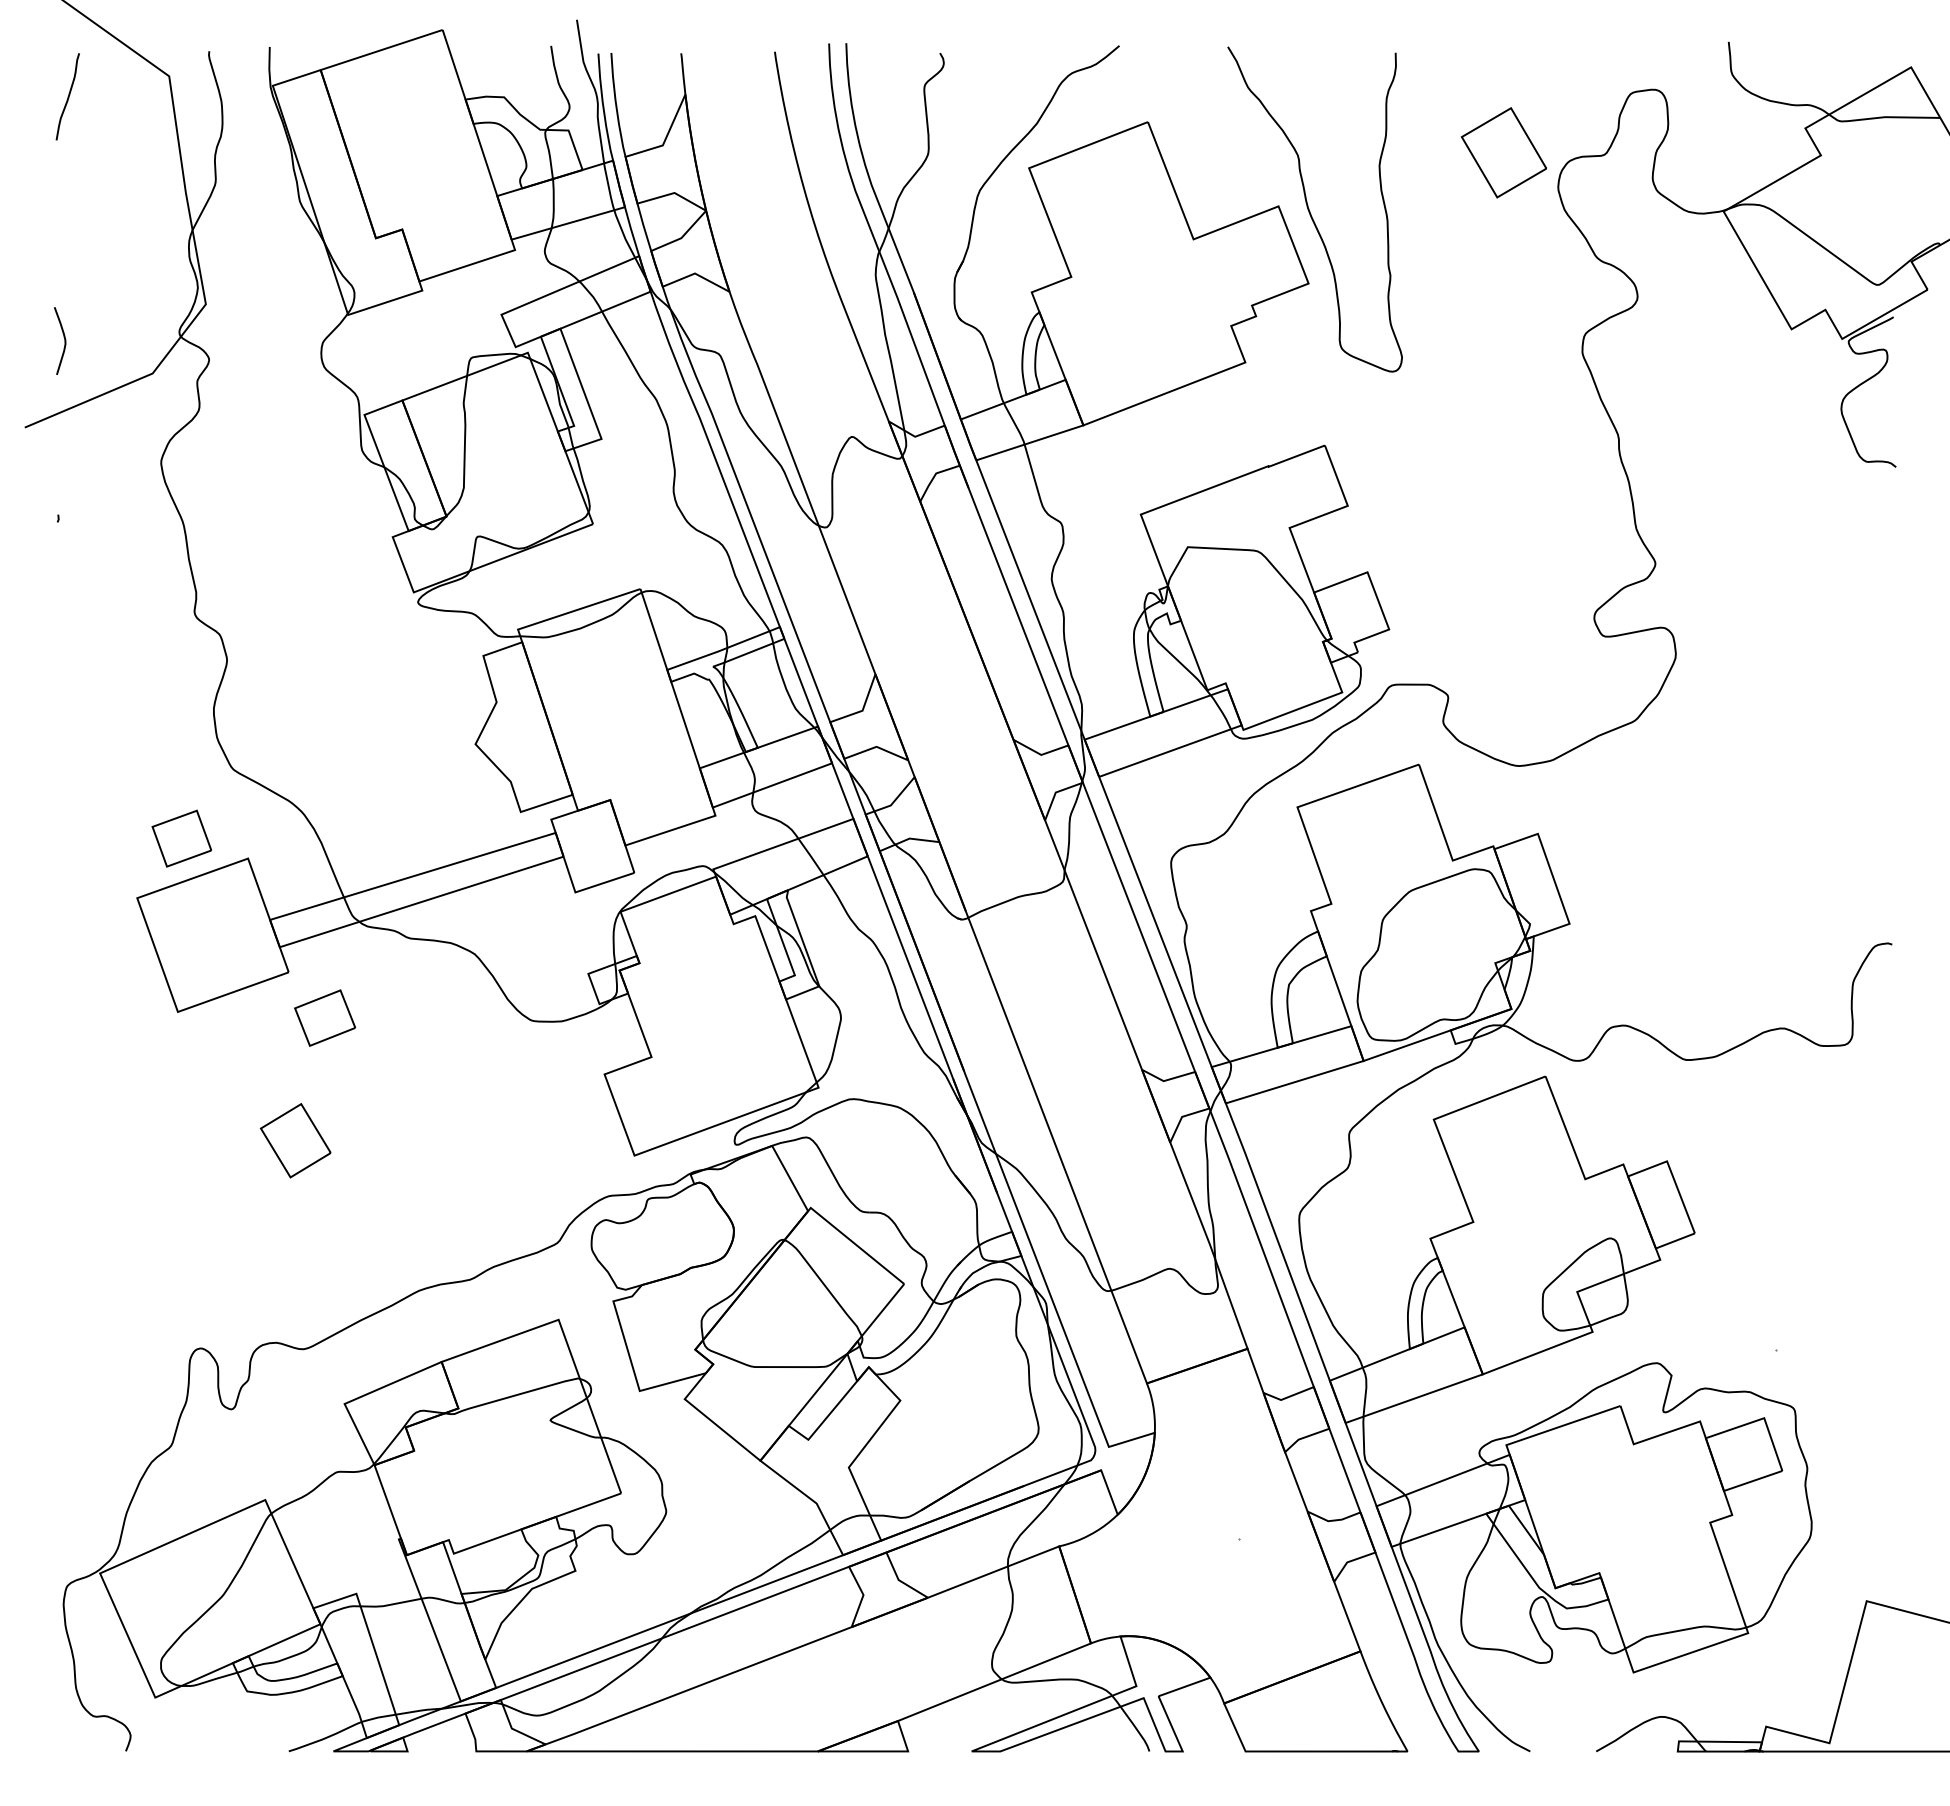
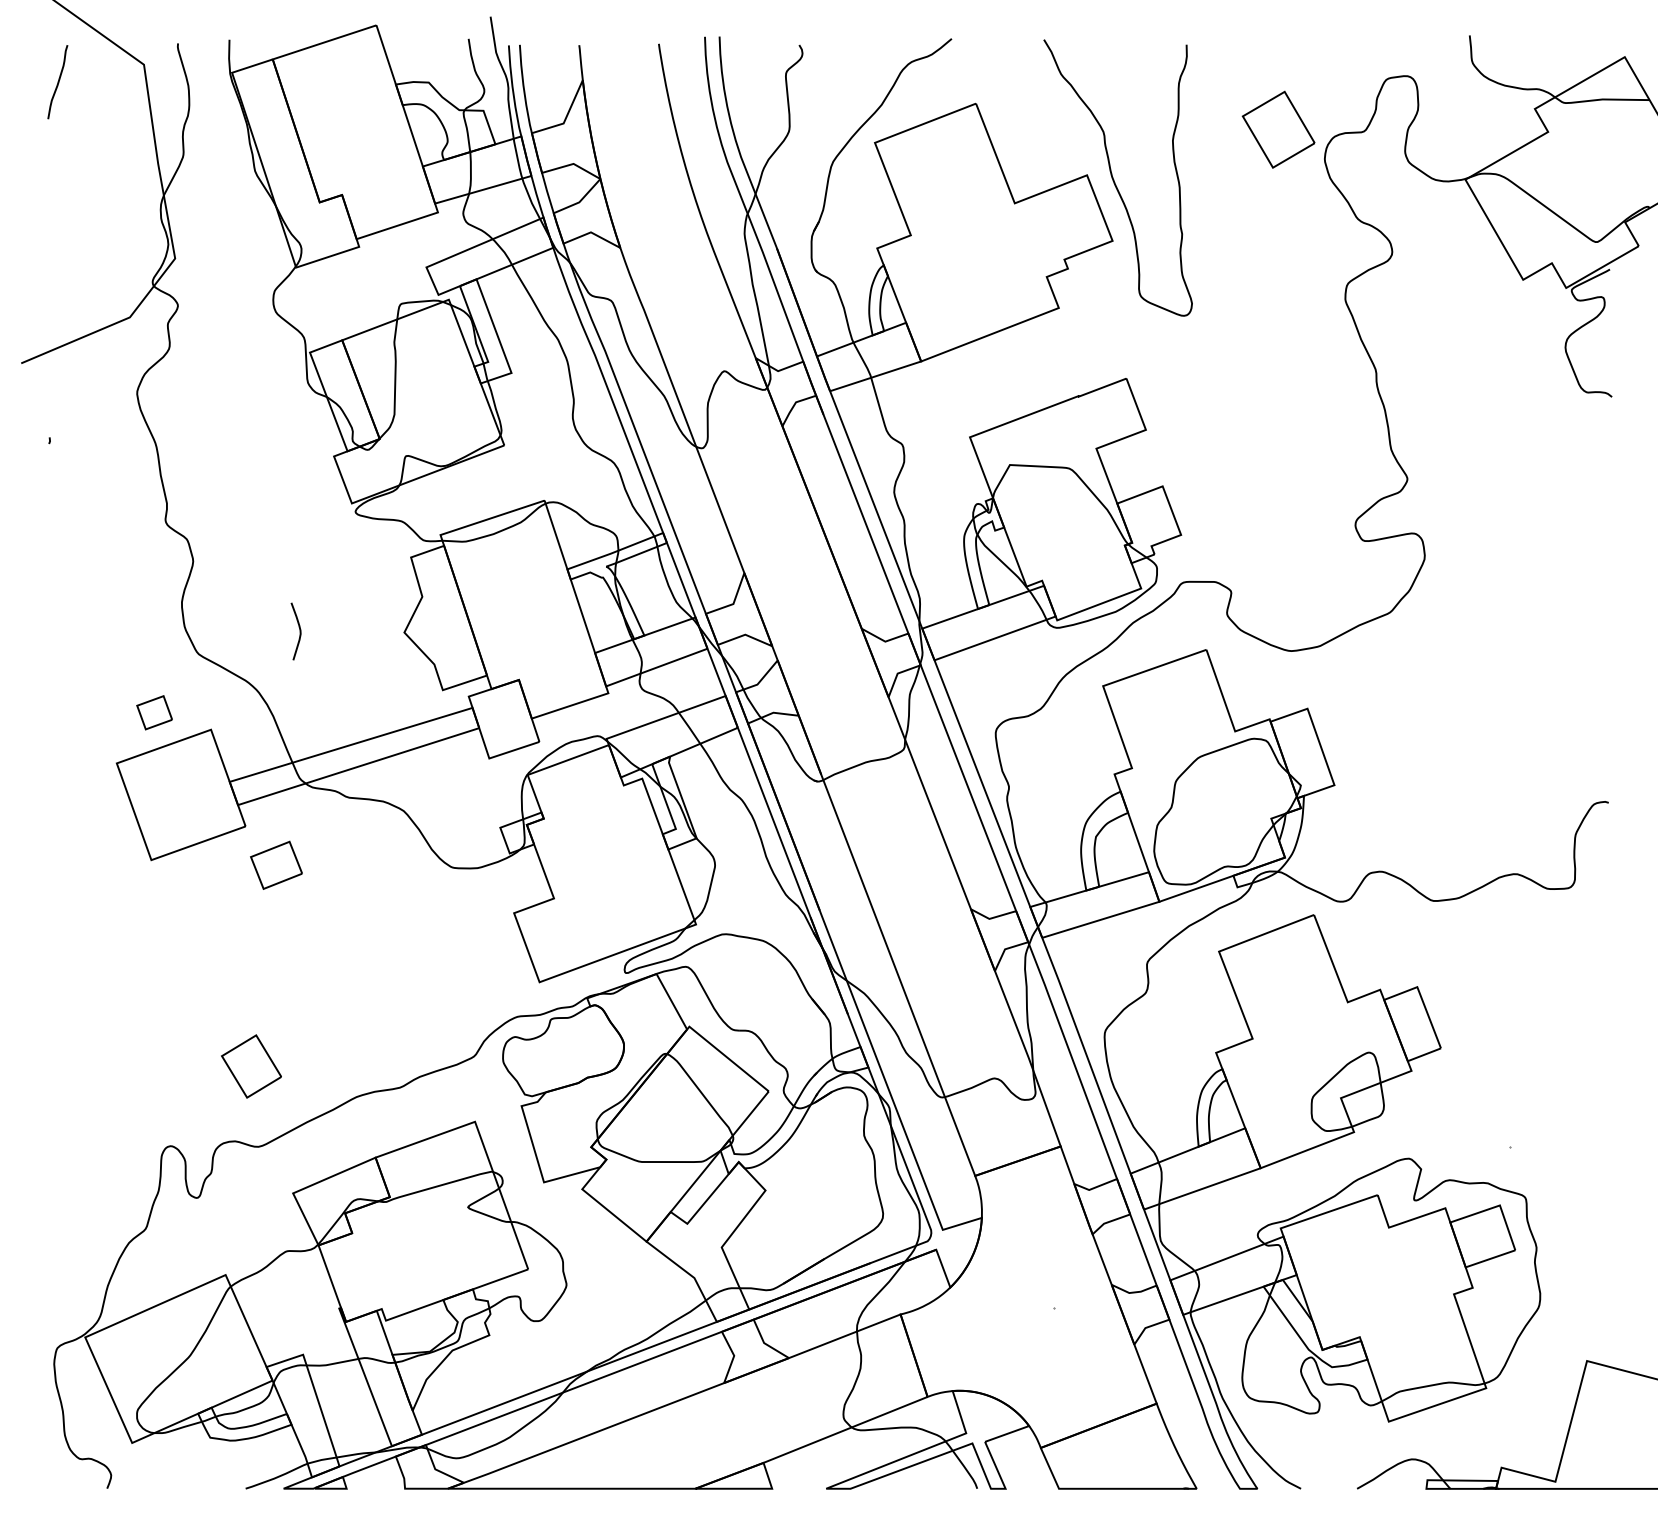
curve: (64, 340) -> (299, 631), moved
part: (181, 838) -> (154, 712), size x0.7
part: (295, 1140) -> (251, 1066), moved

